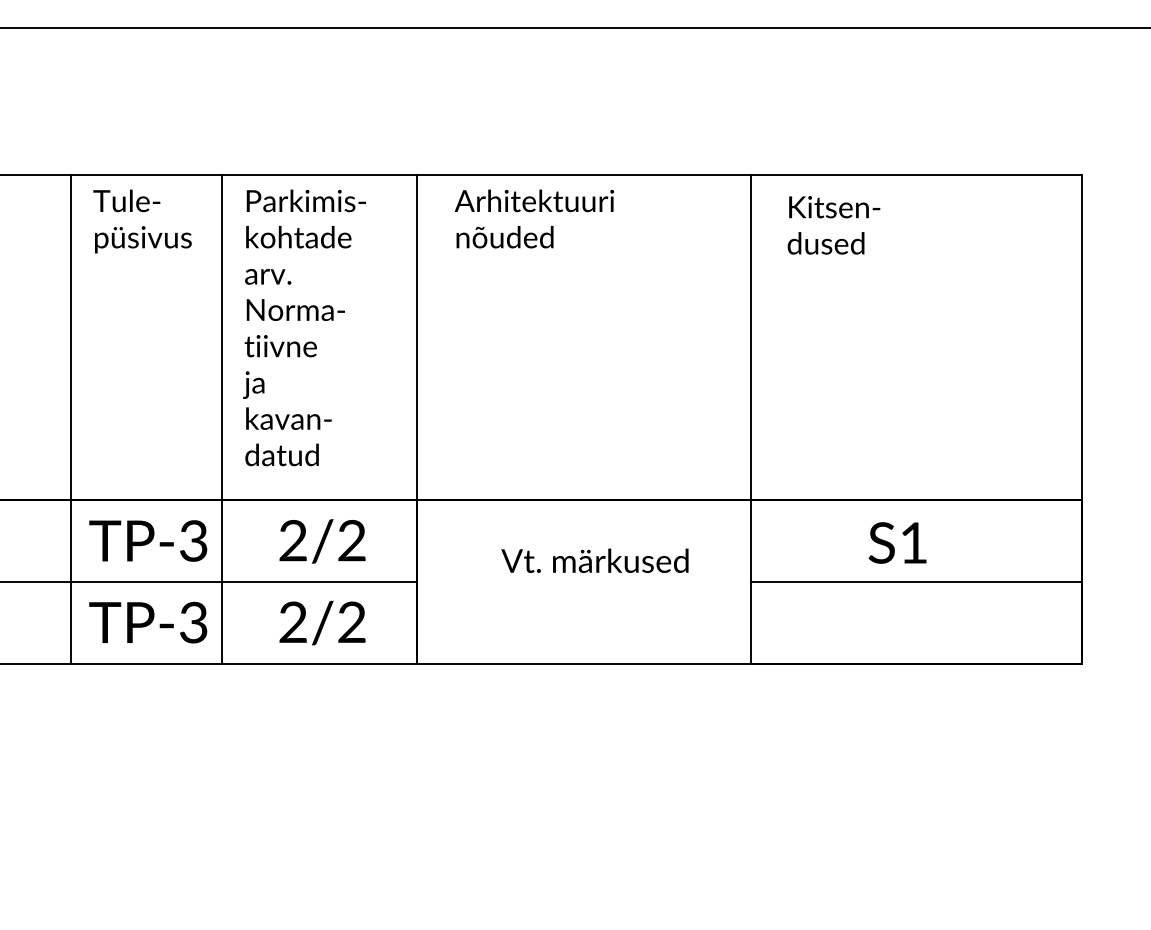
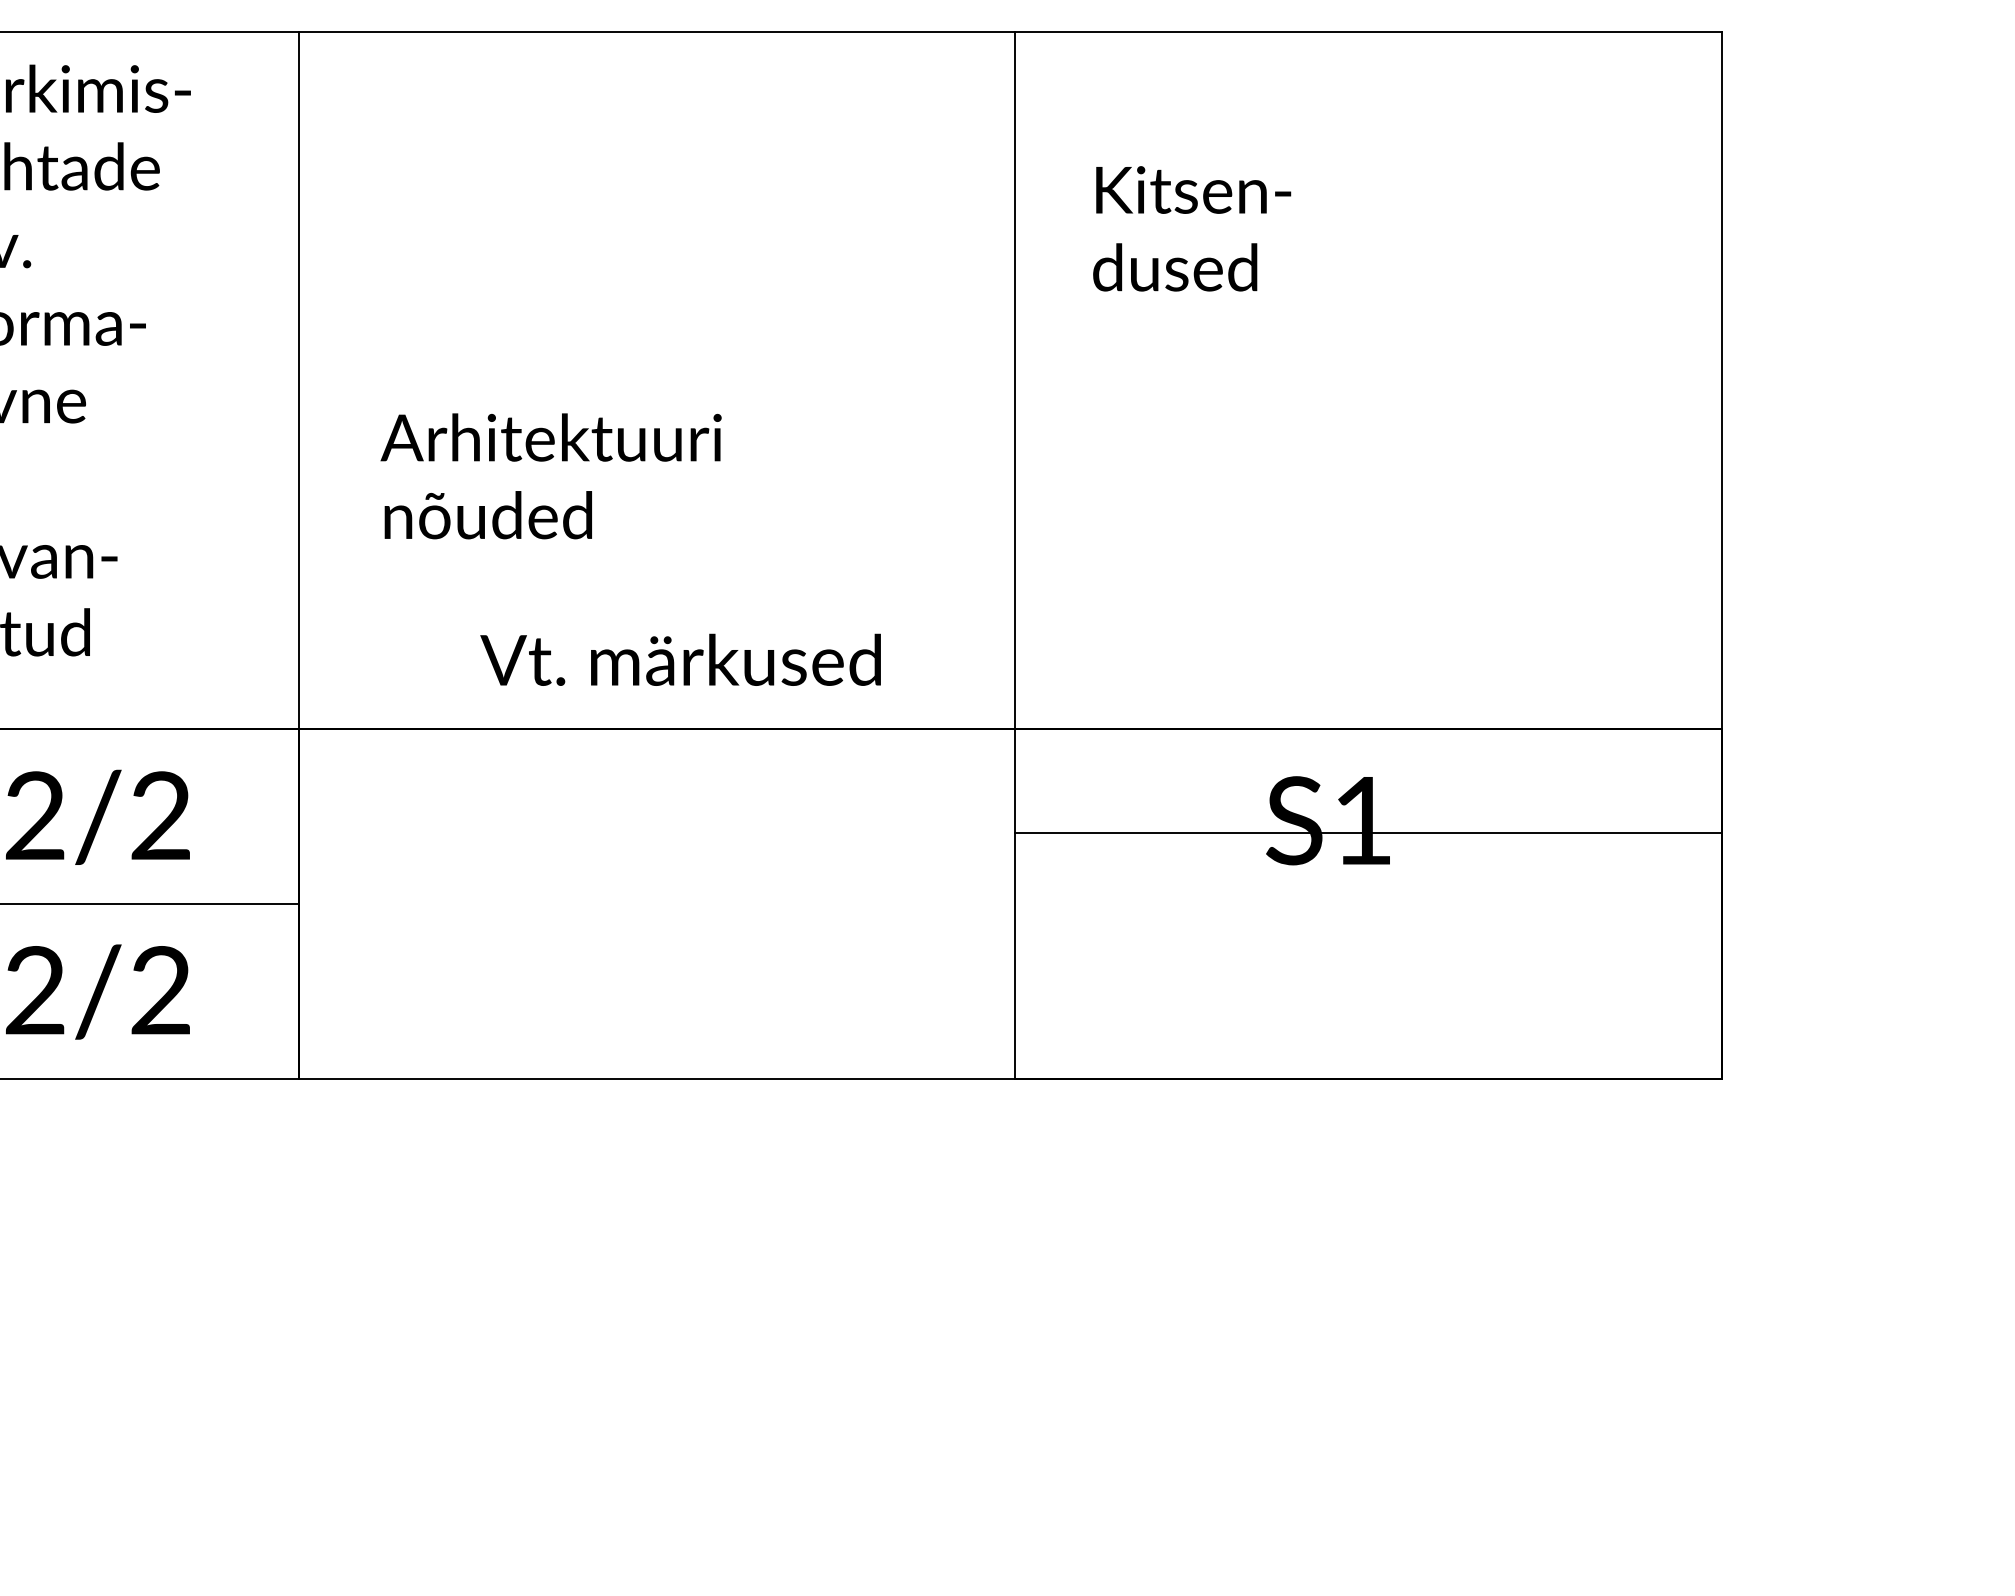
text: (533, 218) -> (549, 475), moved
text: (833, 225) -> (1191, 229), moved
text: (594, 560) -> (679, 659), moved
line: (916, 581) -> (1368, 832), moved

